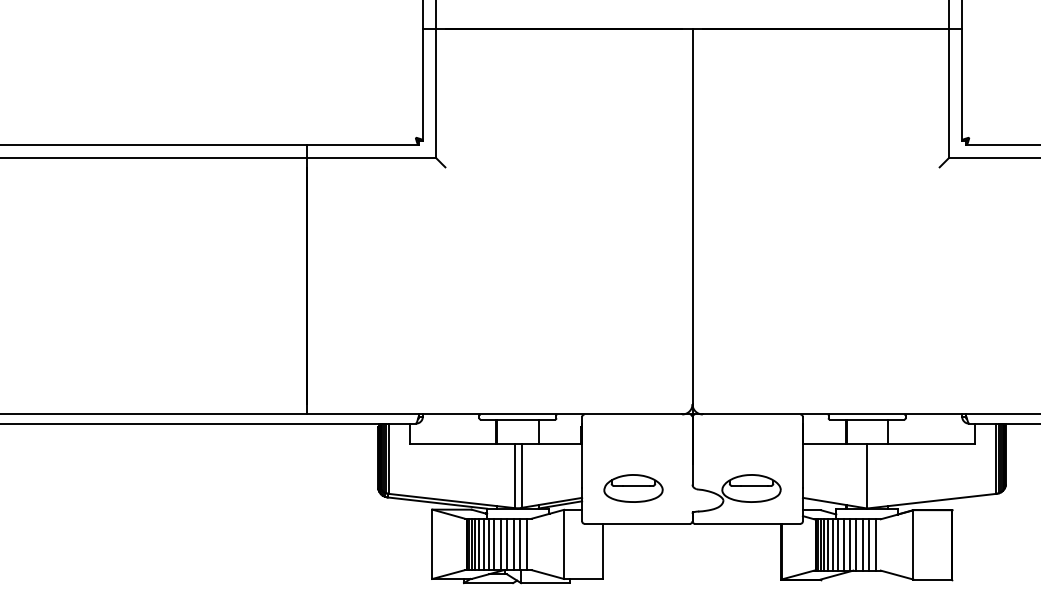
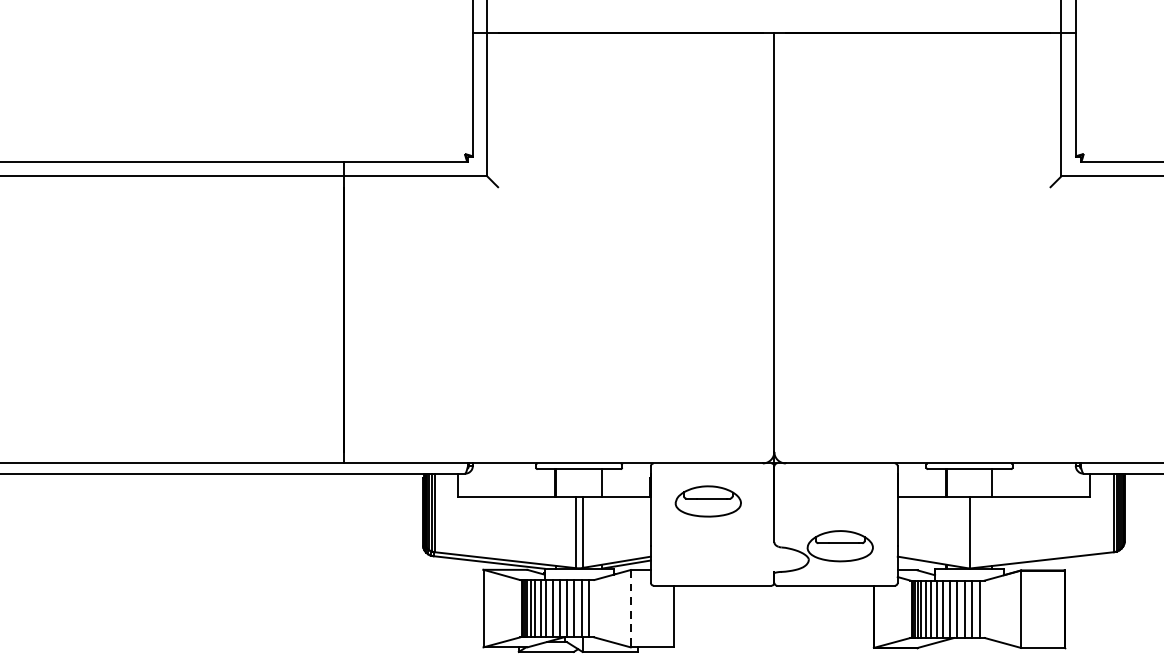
part: (633, 488) -> (708, 501), moved
line: (564, 544) -> (631, 608), solid -> dashed

